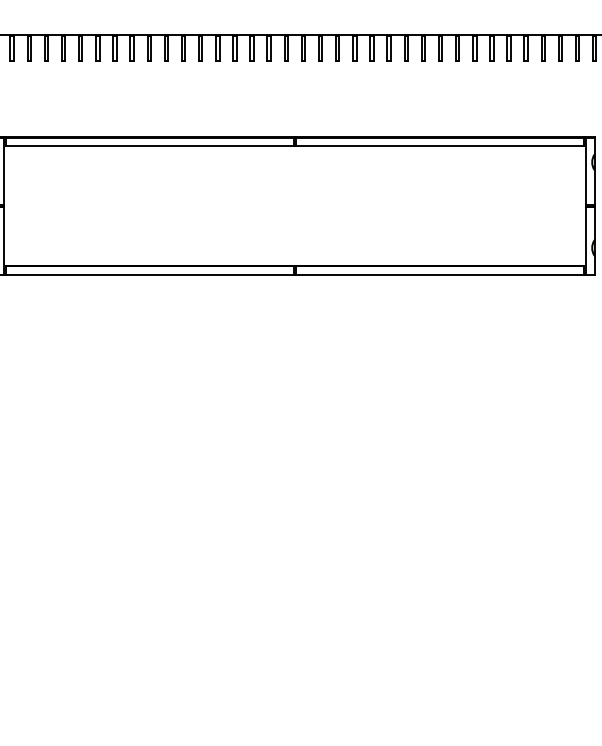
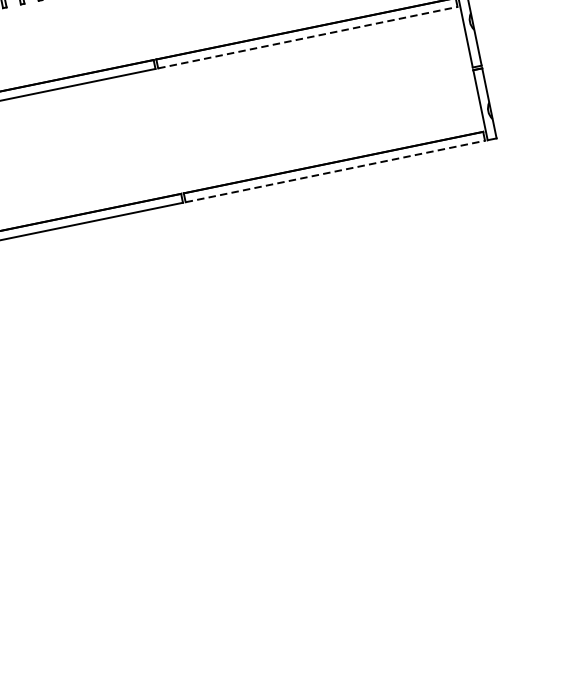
line: (439, 146) -> (307, 38), solid -> dashed
line: (439, 274) -> (334, 171), solid -> dashed

